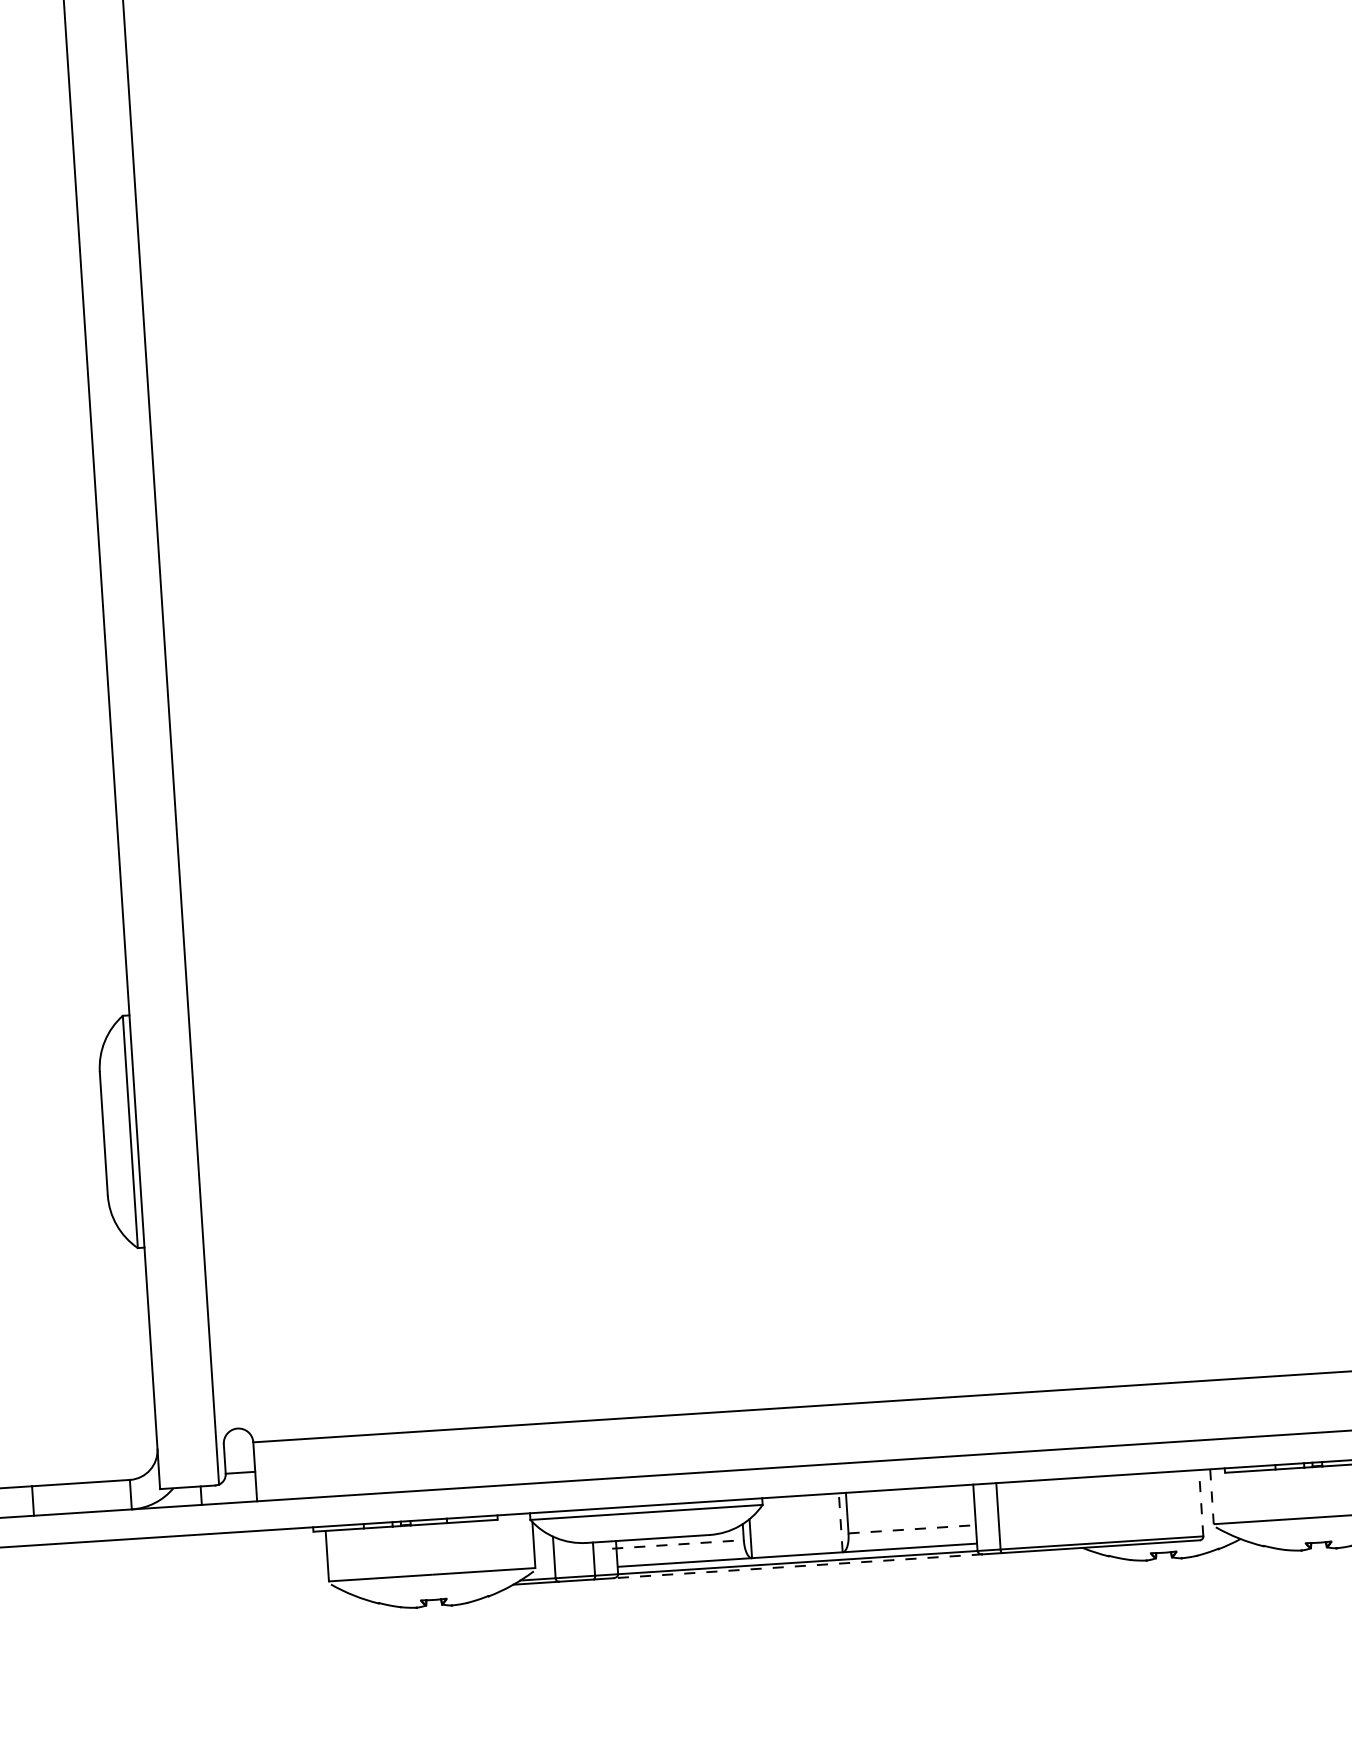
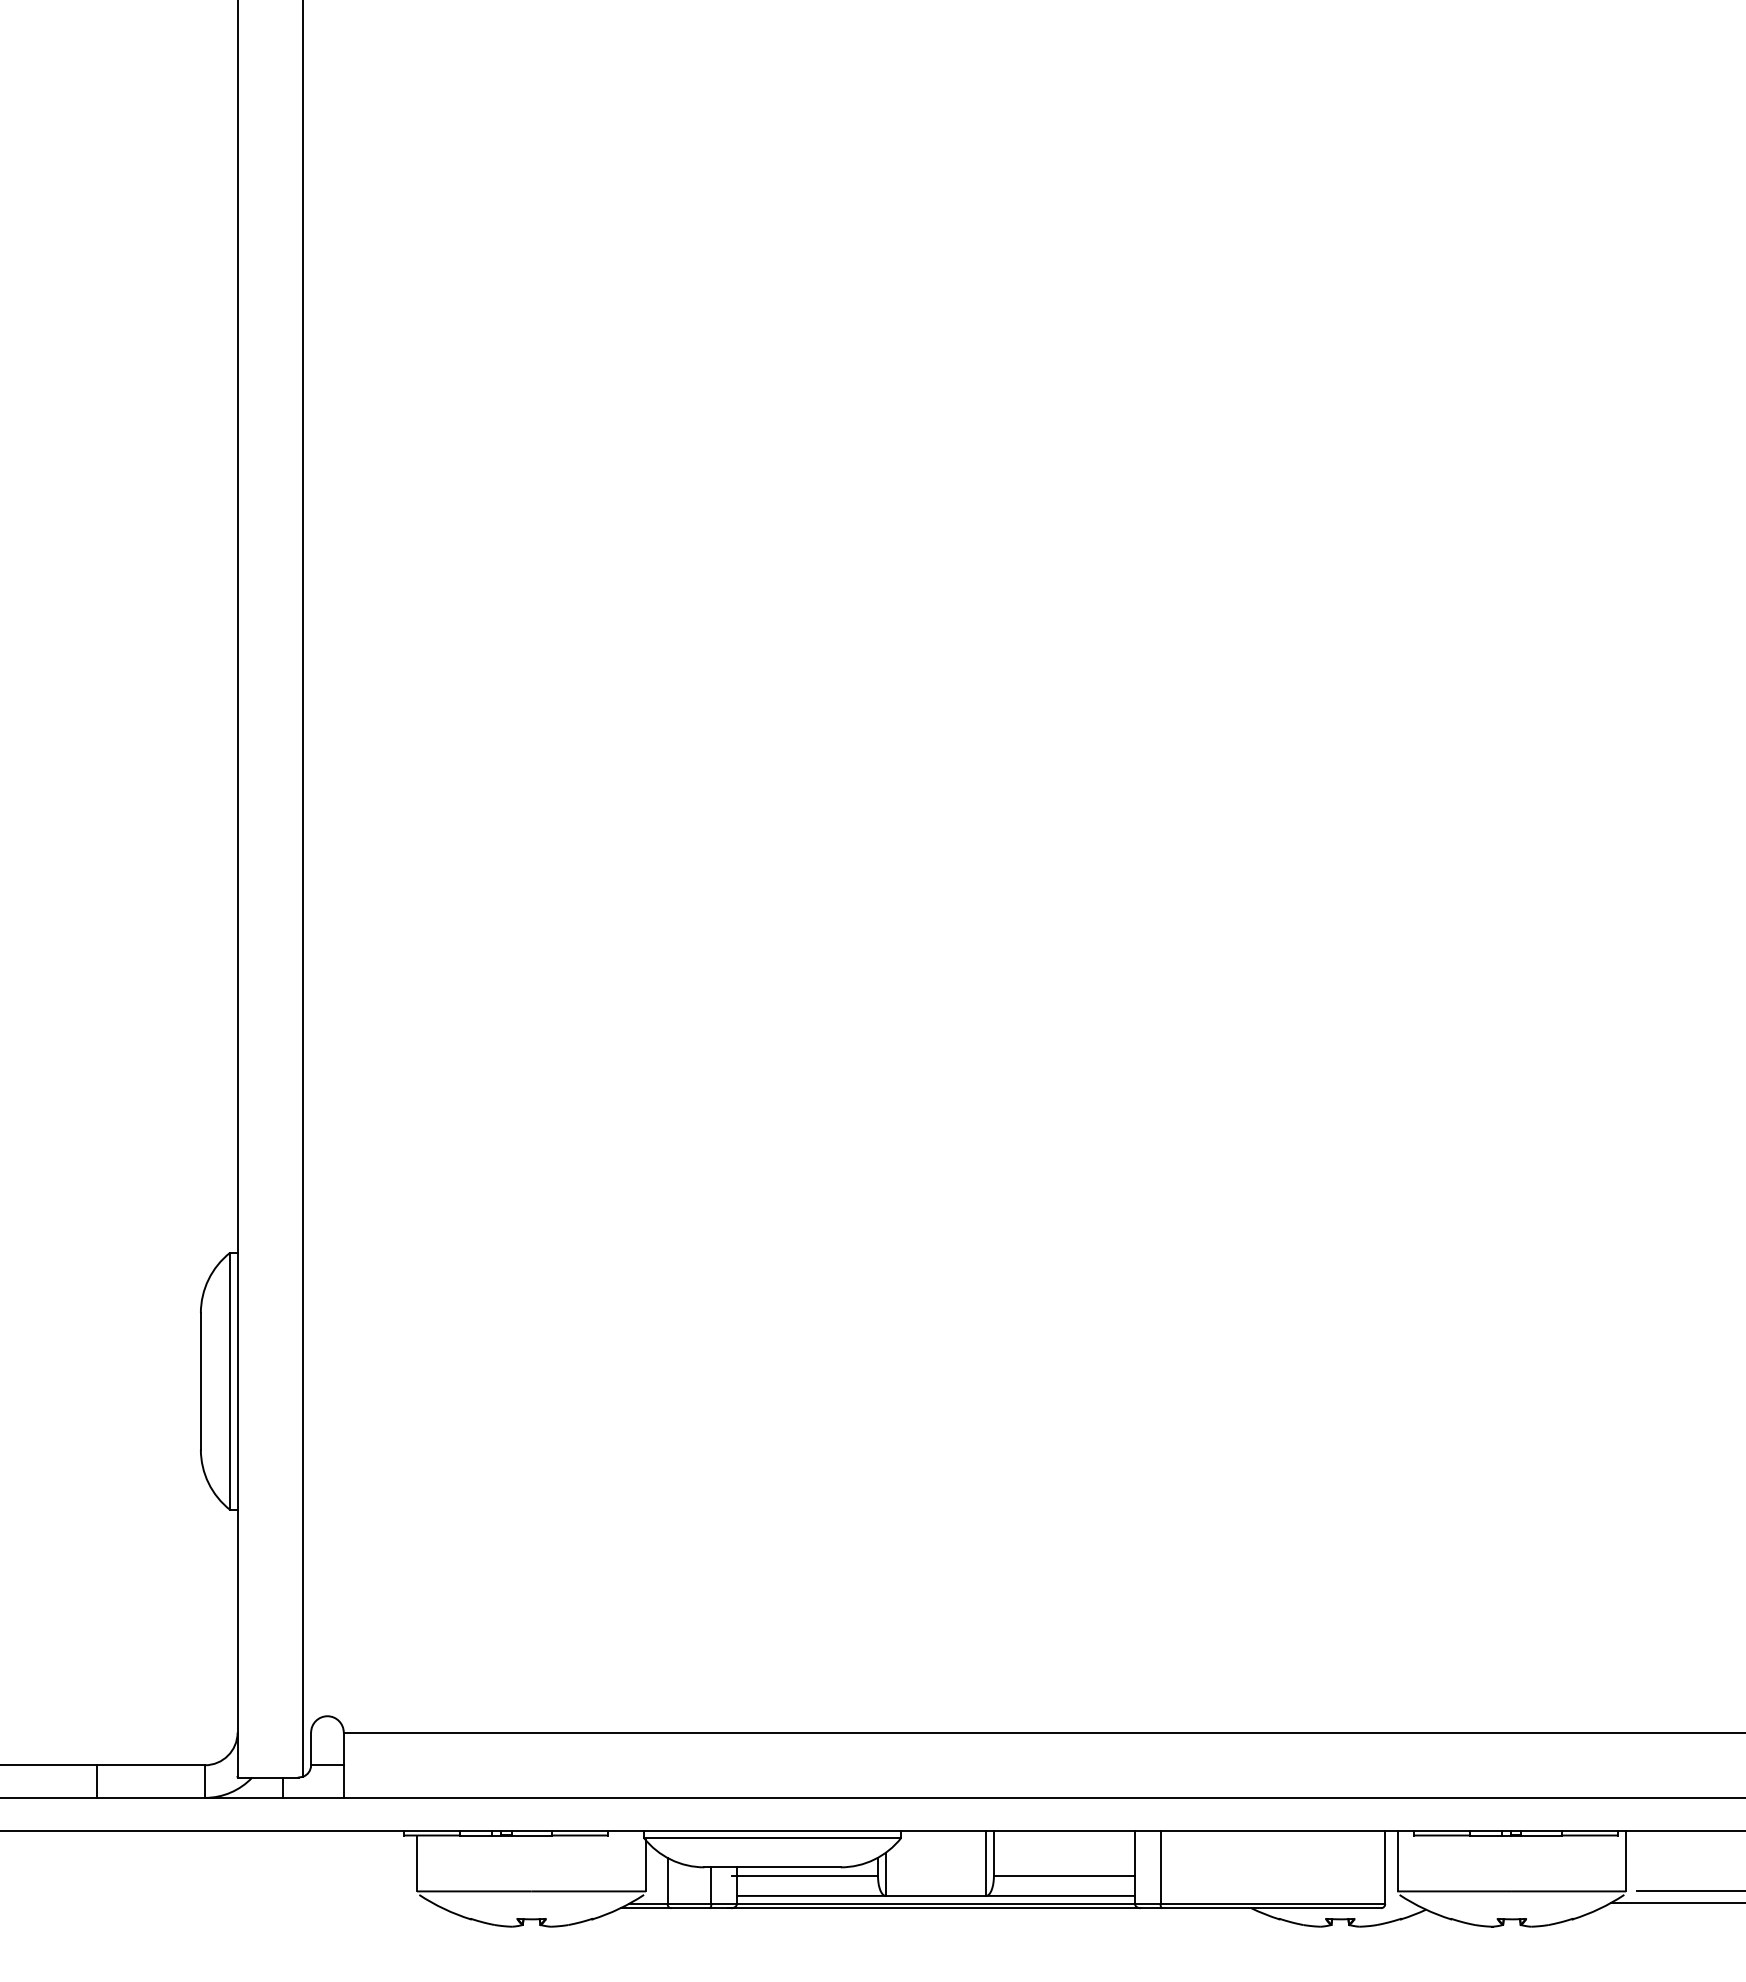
line: (1211, 1497) -> (1397, 1861), dashed -> solid
line: (1201, 1503) -> (1385, 1867), dashed -> solid
line: (841, 1522) -> (986, 1863), dashed -> solid
line: (912, 1529) -> (1064, 1875), dashed -> solid
line: (678, 1544) -> (805, 1875), dashed -> solid
line: (795, 1566) -> (933, 1908), dashed -> solid

